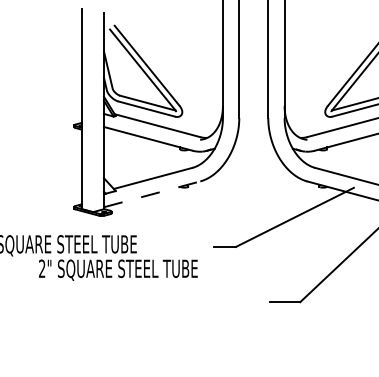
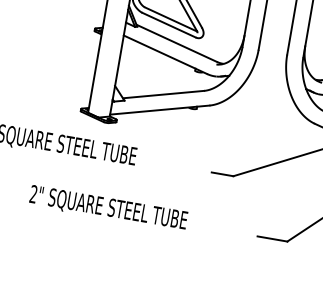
line: (152, 194) -> (160, 110), dashed -> solid
text: (118, 269) -> (108, 208), moved

